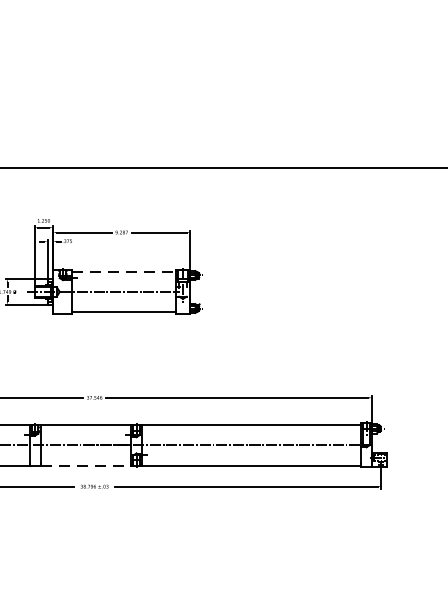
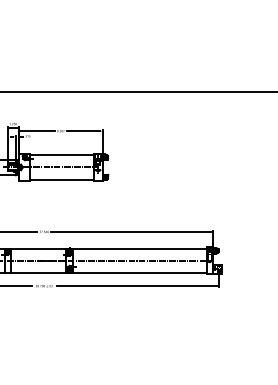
line: (122, 272) -> (61, 155), dashed -> solid
line: (85, 465) -> (38, 273), dashed -> solid

